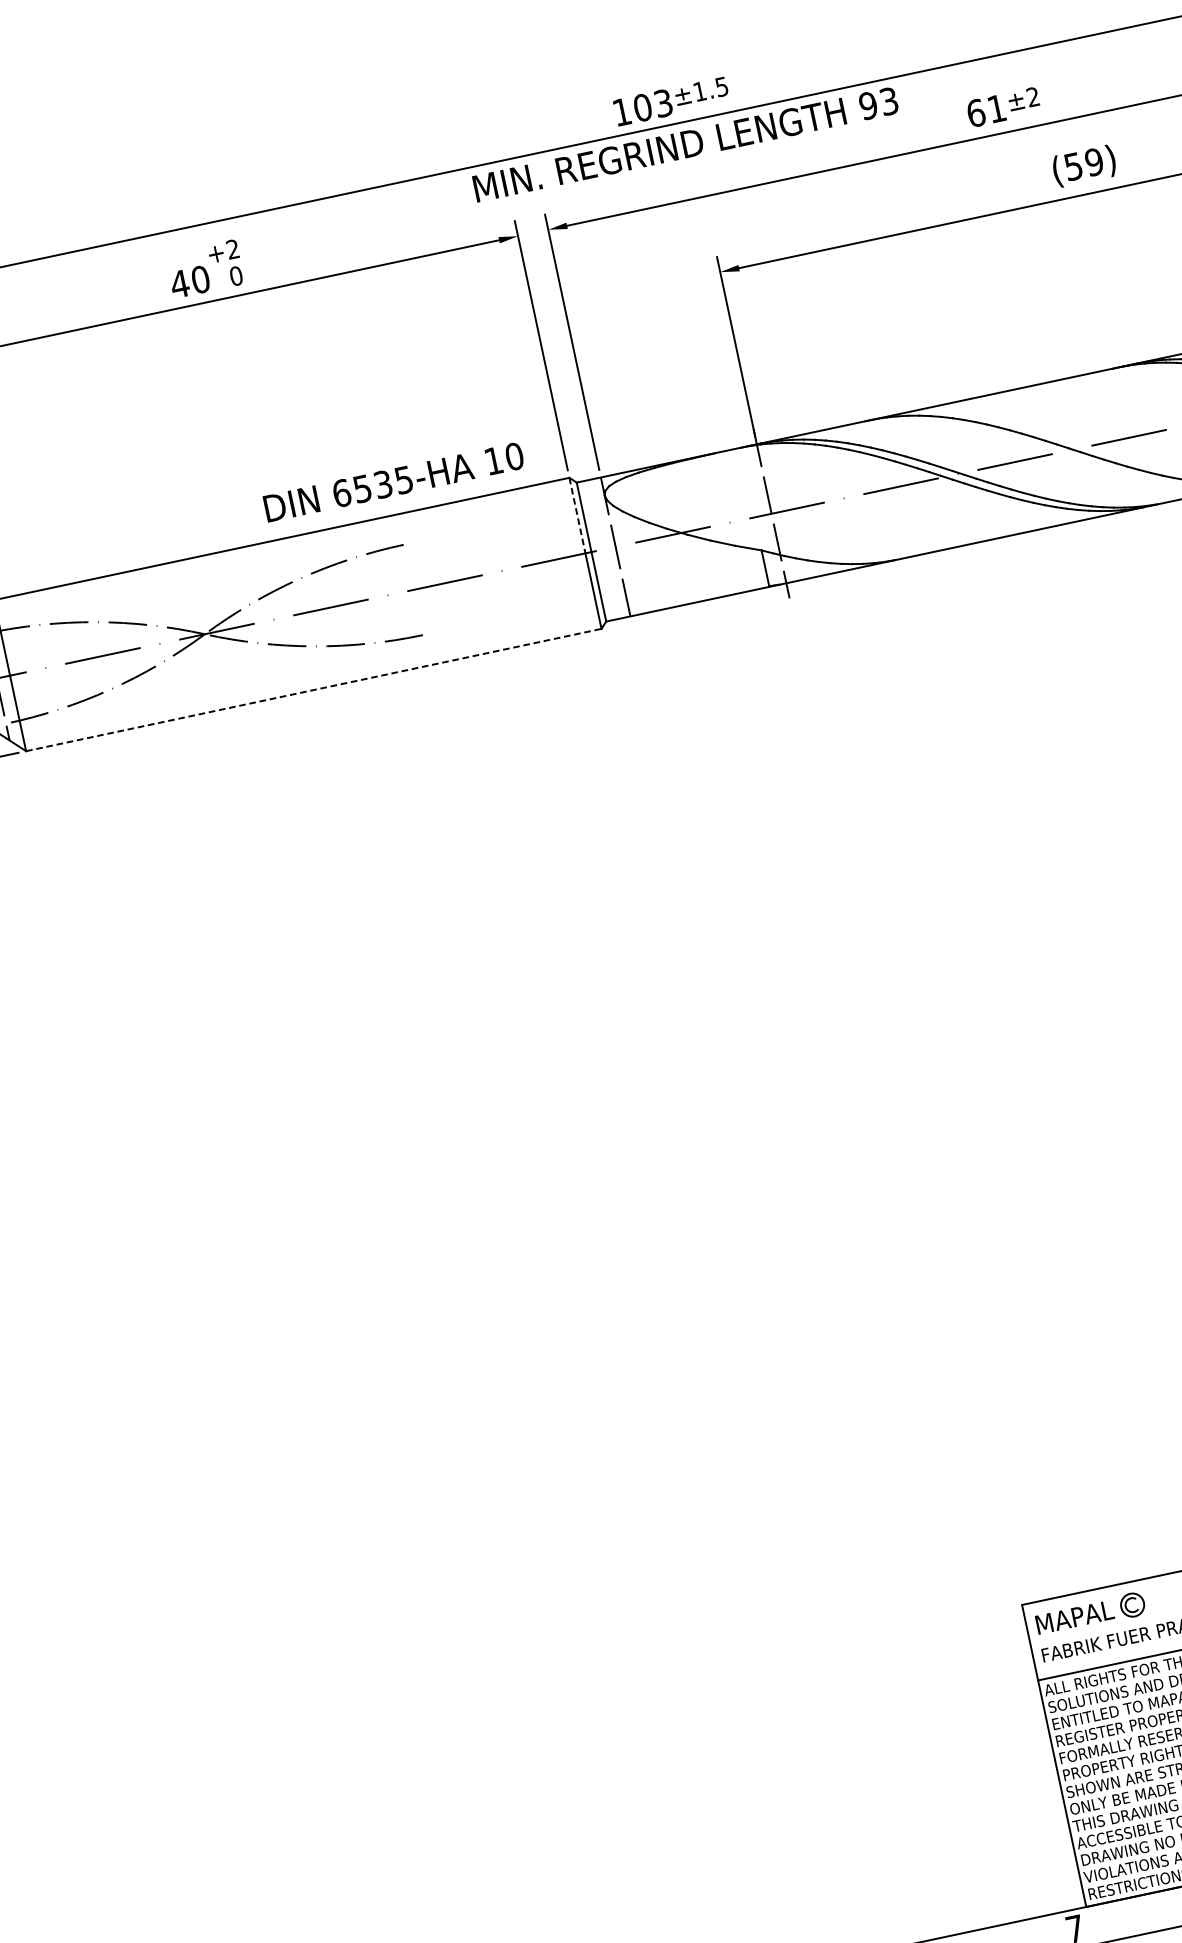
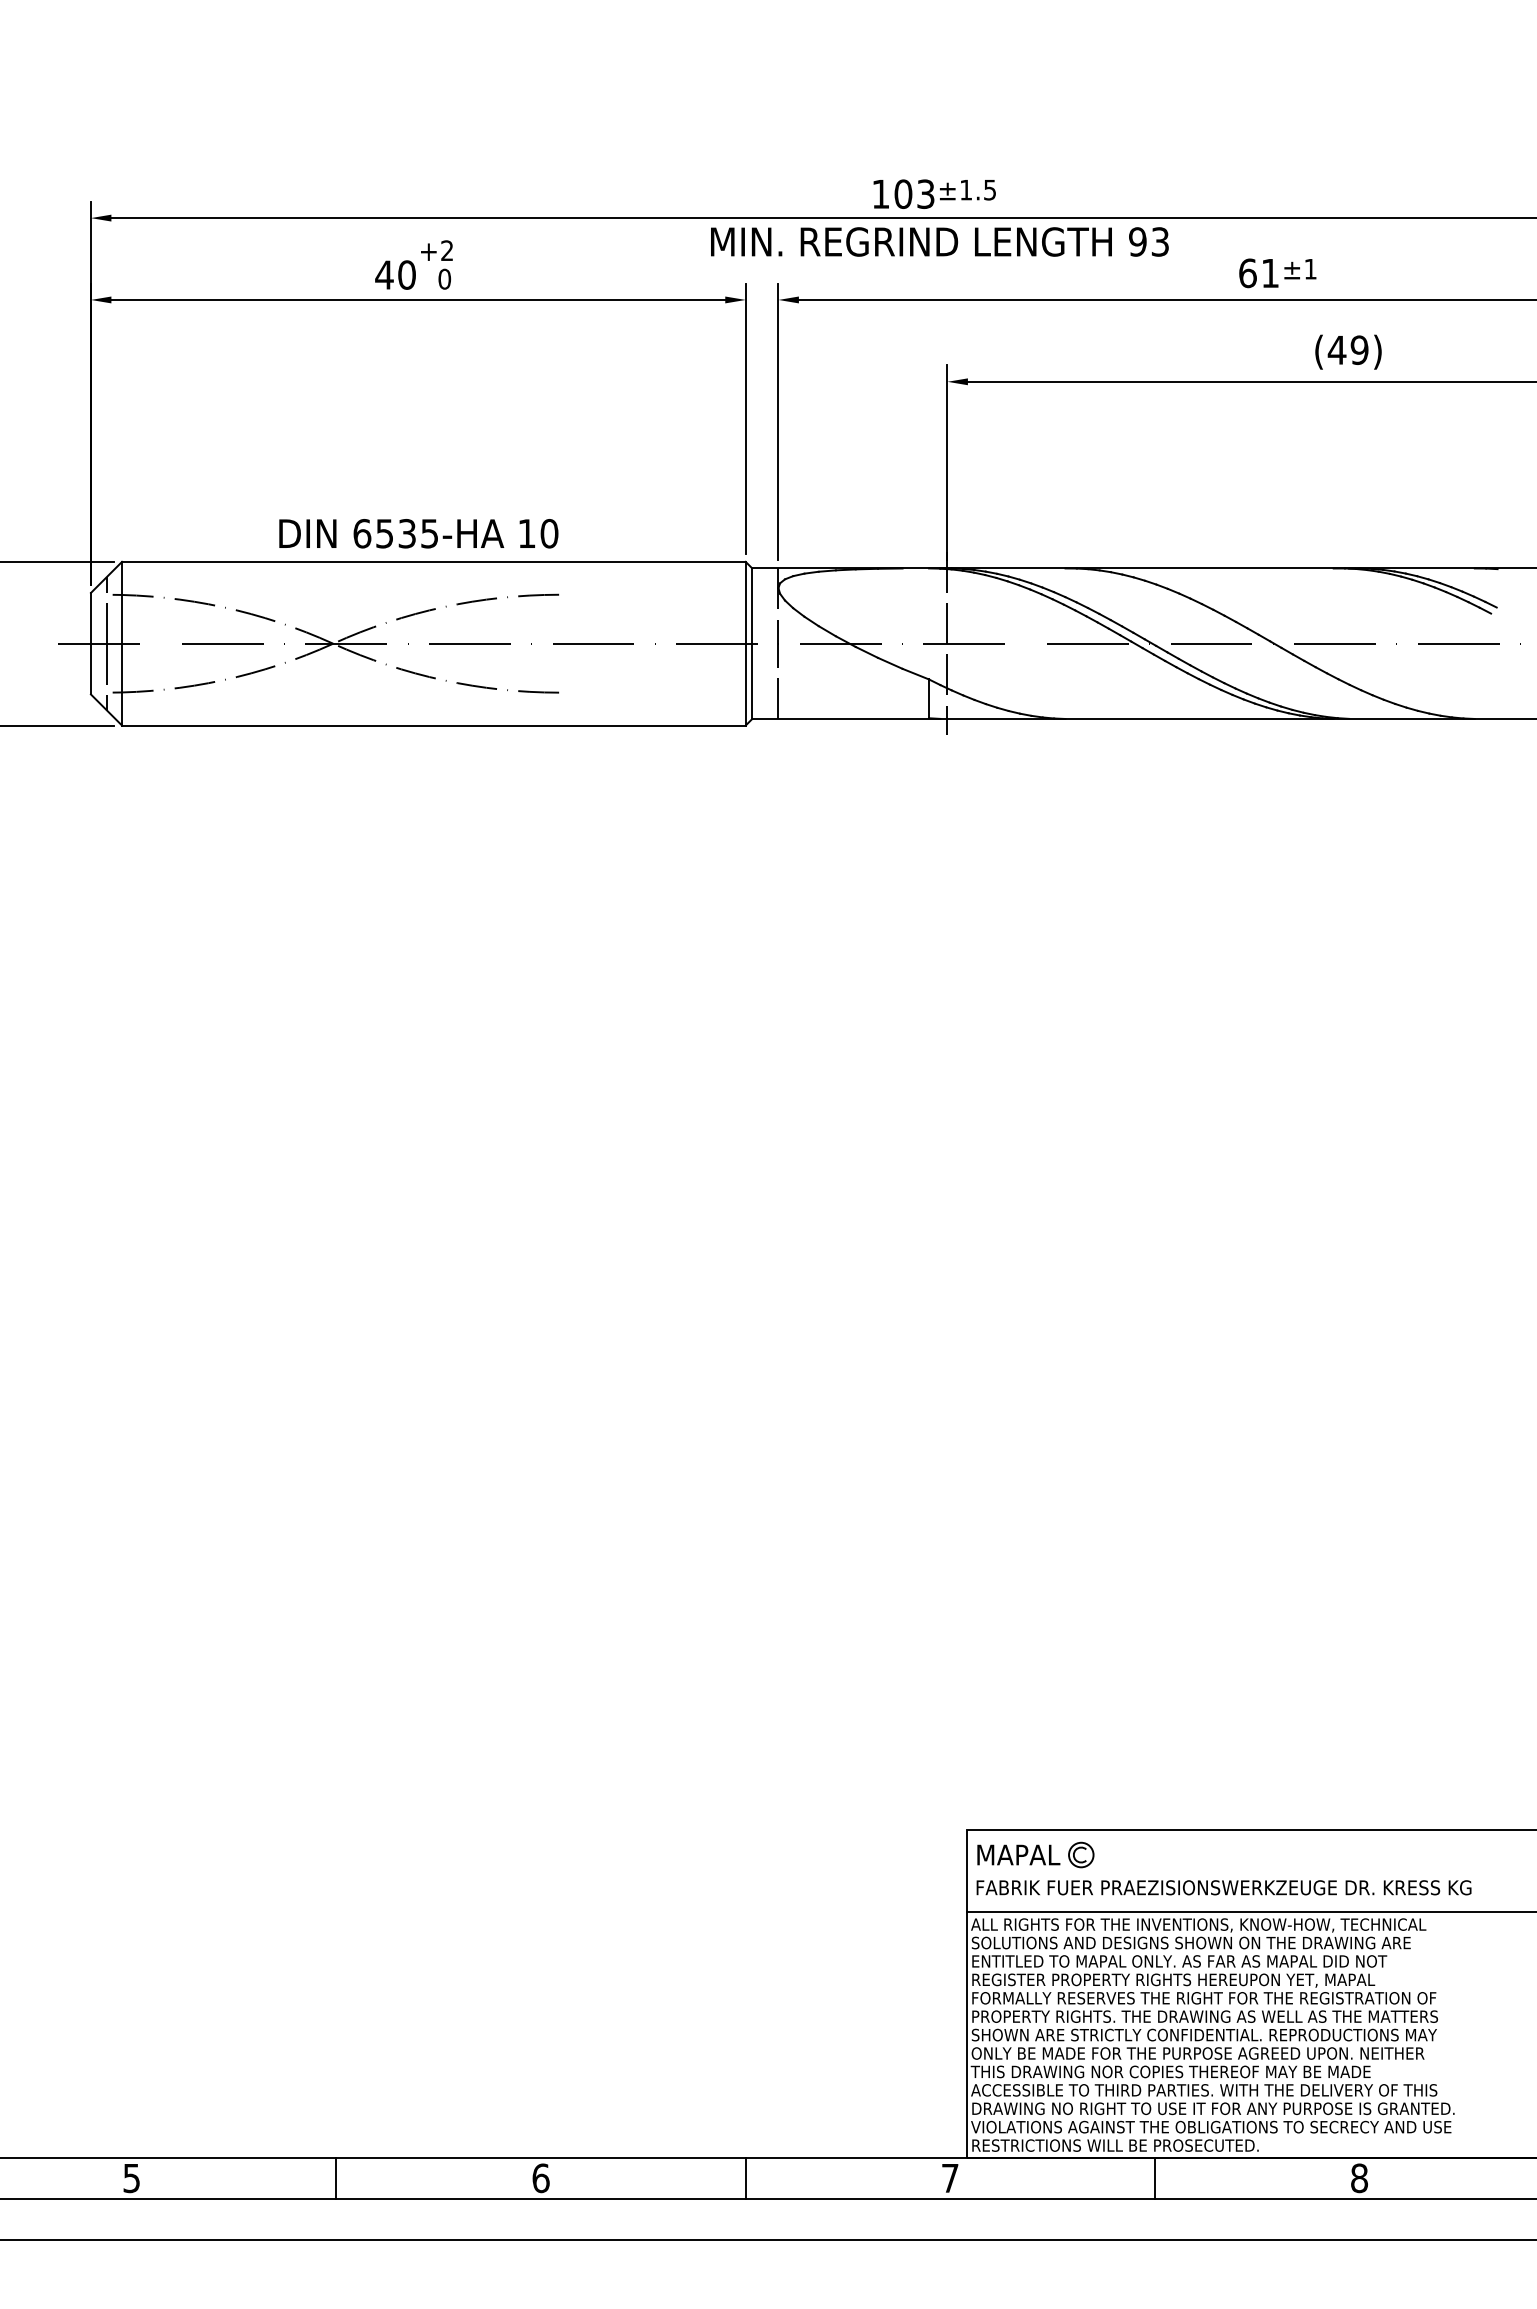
text: (1032, 96) -> (1310, 268), ±2 -> ±1
text: (1073, 167) -> (1336, 350), (59) -> (49)
text: (393, 482) -> (418, 533), moved
line: (577, 515) -> (745, 602), dashed -> solid
line: (313, 690) -> (433, 725), dashed -> solid

